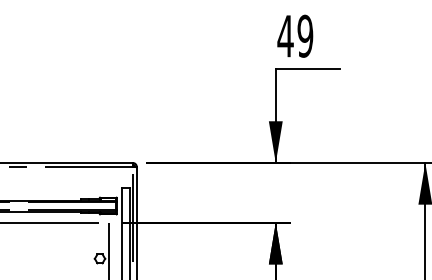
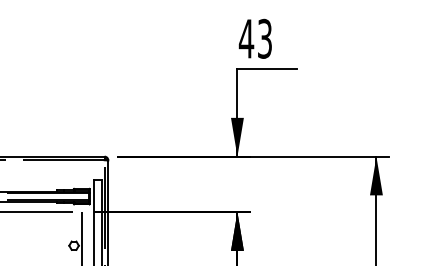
text: (304, 35) -> (264, 38), 49 -> 43

